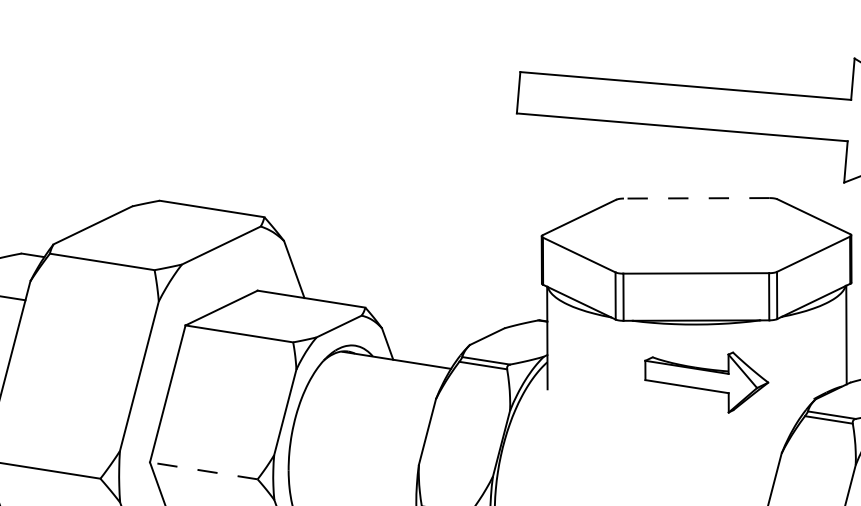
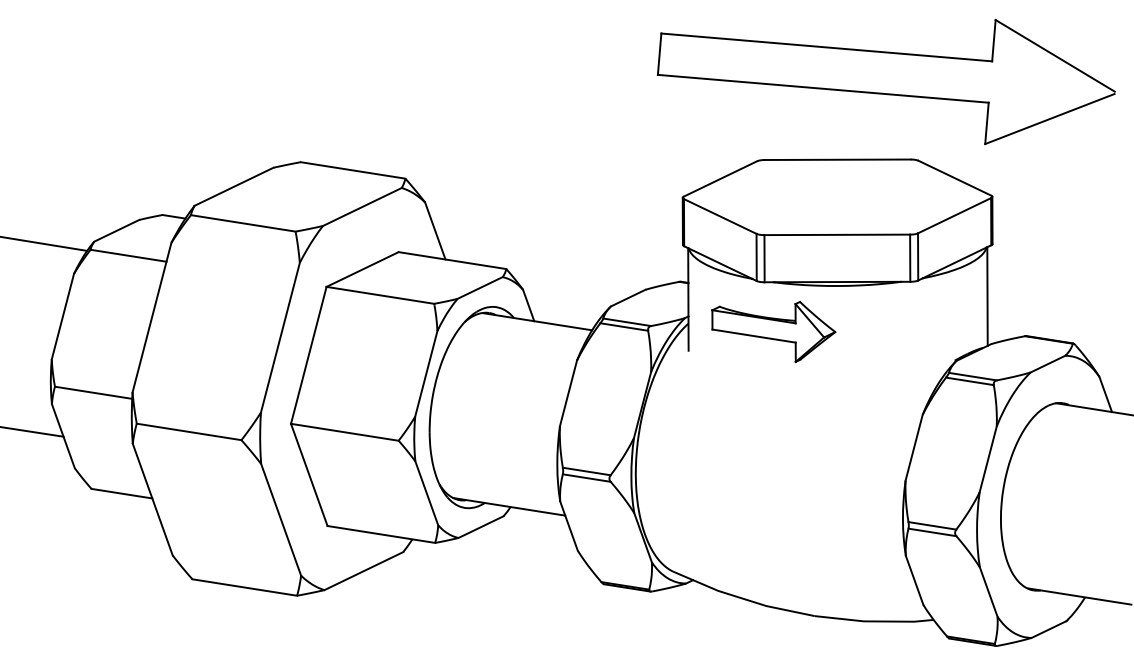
line: (696, 198) -> (837, 159), dashed -> solid
part: (706, 382) -> (773, 331), moved
line: (203, 471) -> (344, 432), dashed -> solid

